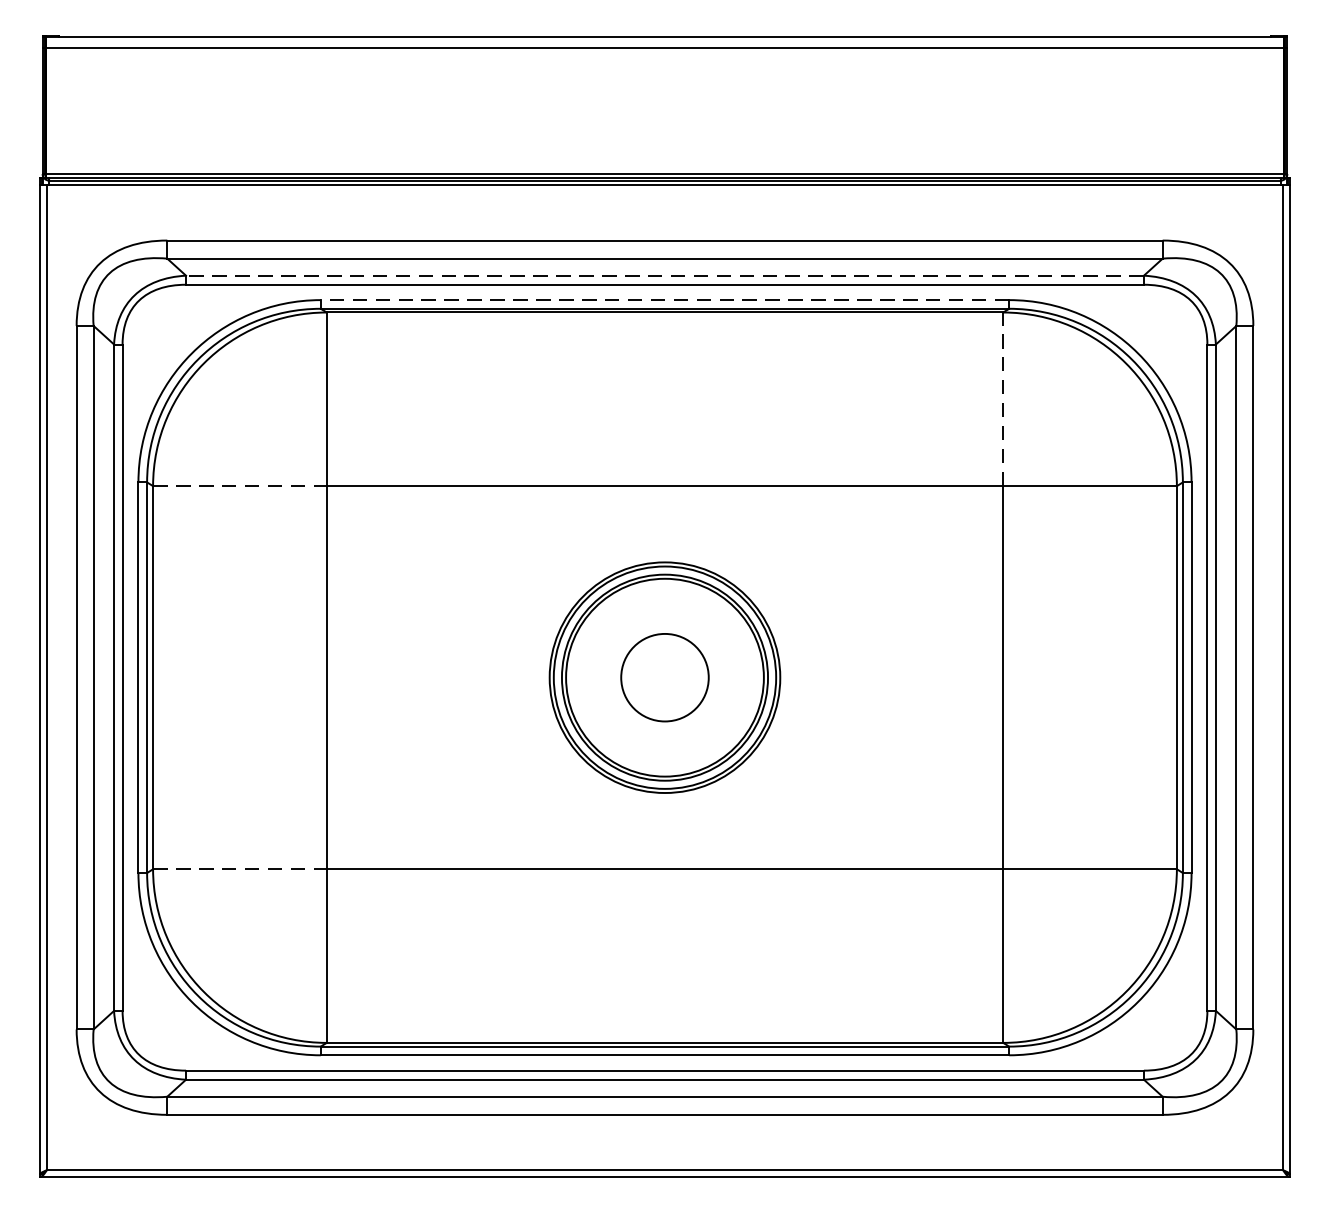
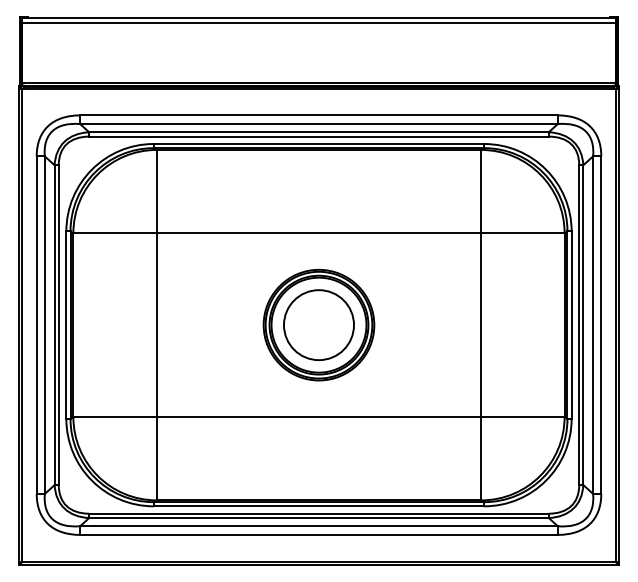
line: (663, 276) -> (318, 132), dashed -> solid
line: (663, 299) -> (318, 143), dashed -> solid
line: (1003, 399) -> (481, 191), dashed -> solid
line: (240, 486) -> (115, 233), dashed -> solid
circle: (663, 678) -> (318, 325), size x1.67
line: (240, 870) -> (115, 417), dashed -> solid

